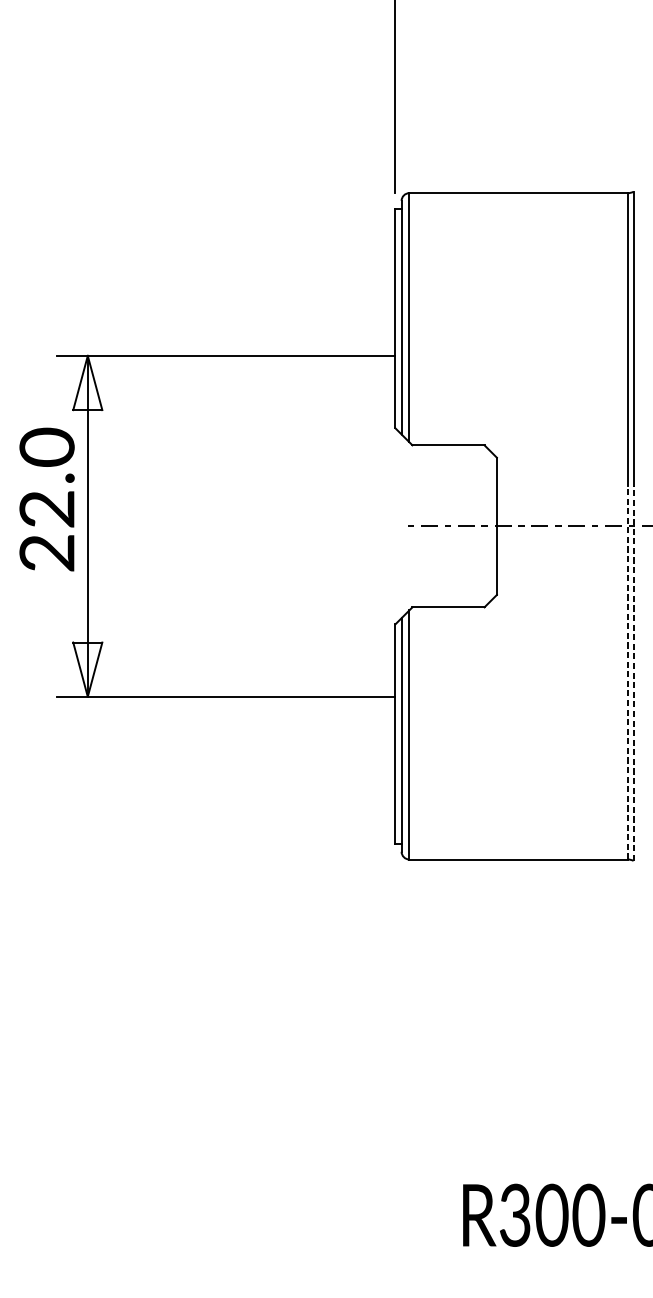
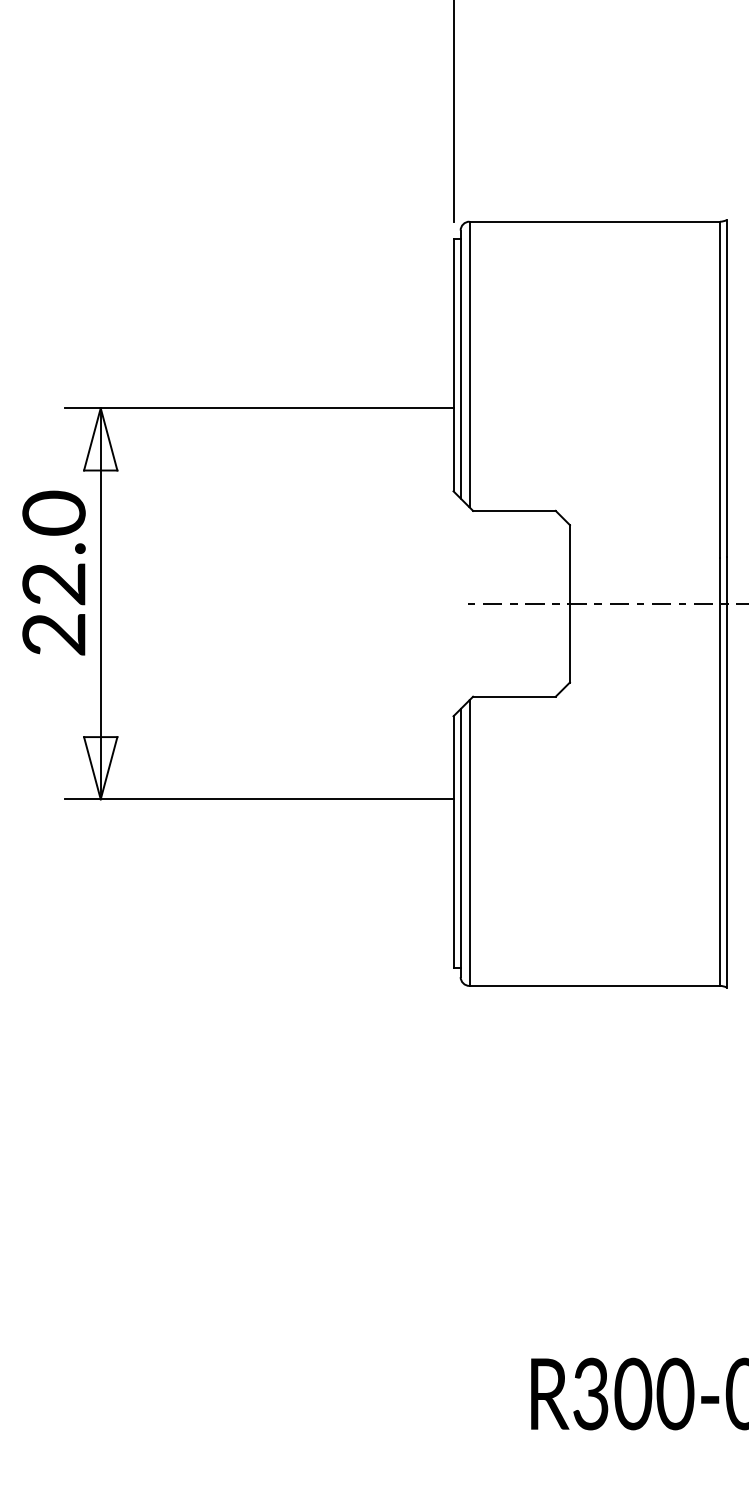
line: (628, 672) -> (720, 771), dashed -> solid
line: (633, 672) -> (726, 771), dashed -> solid

